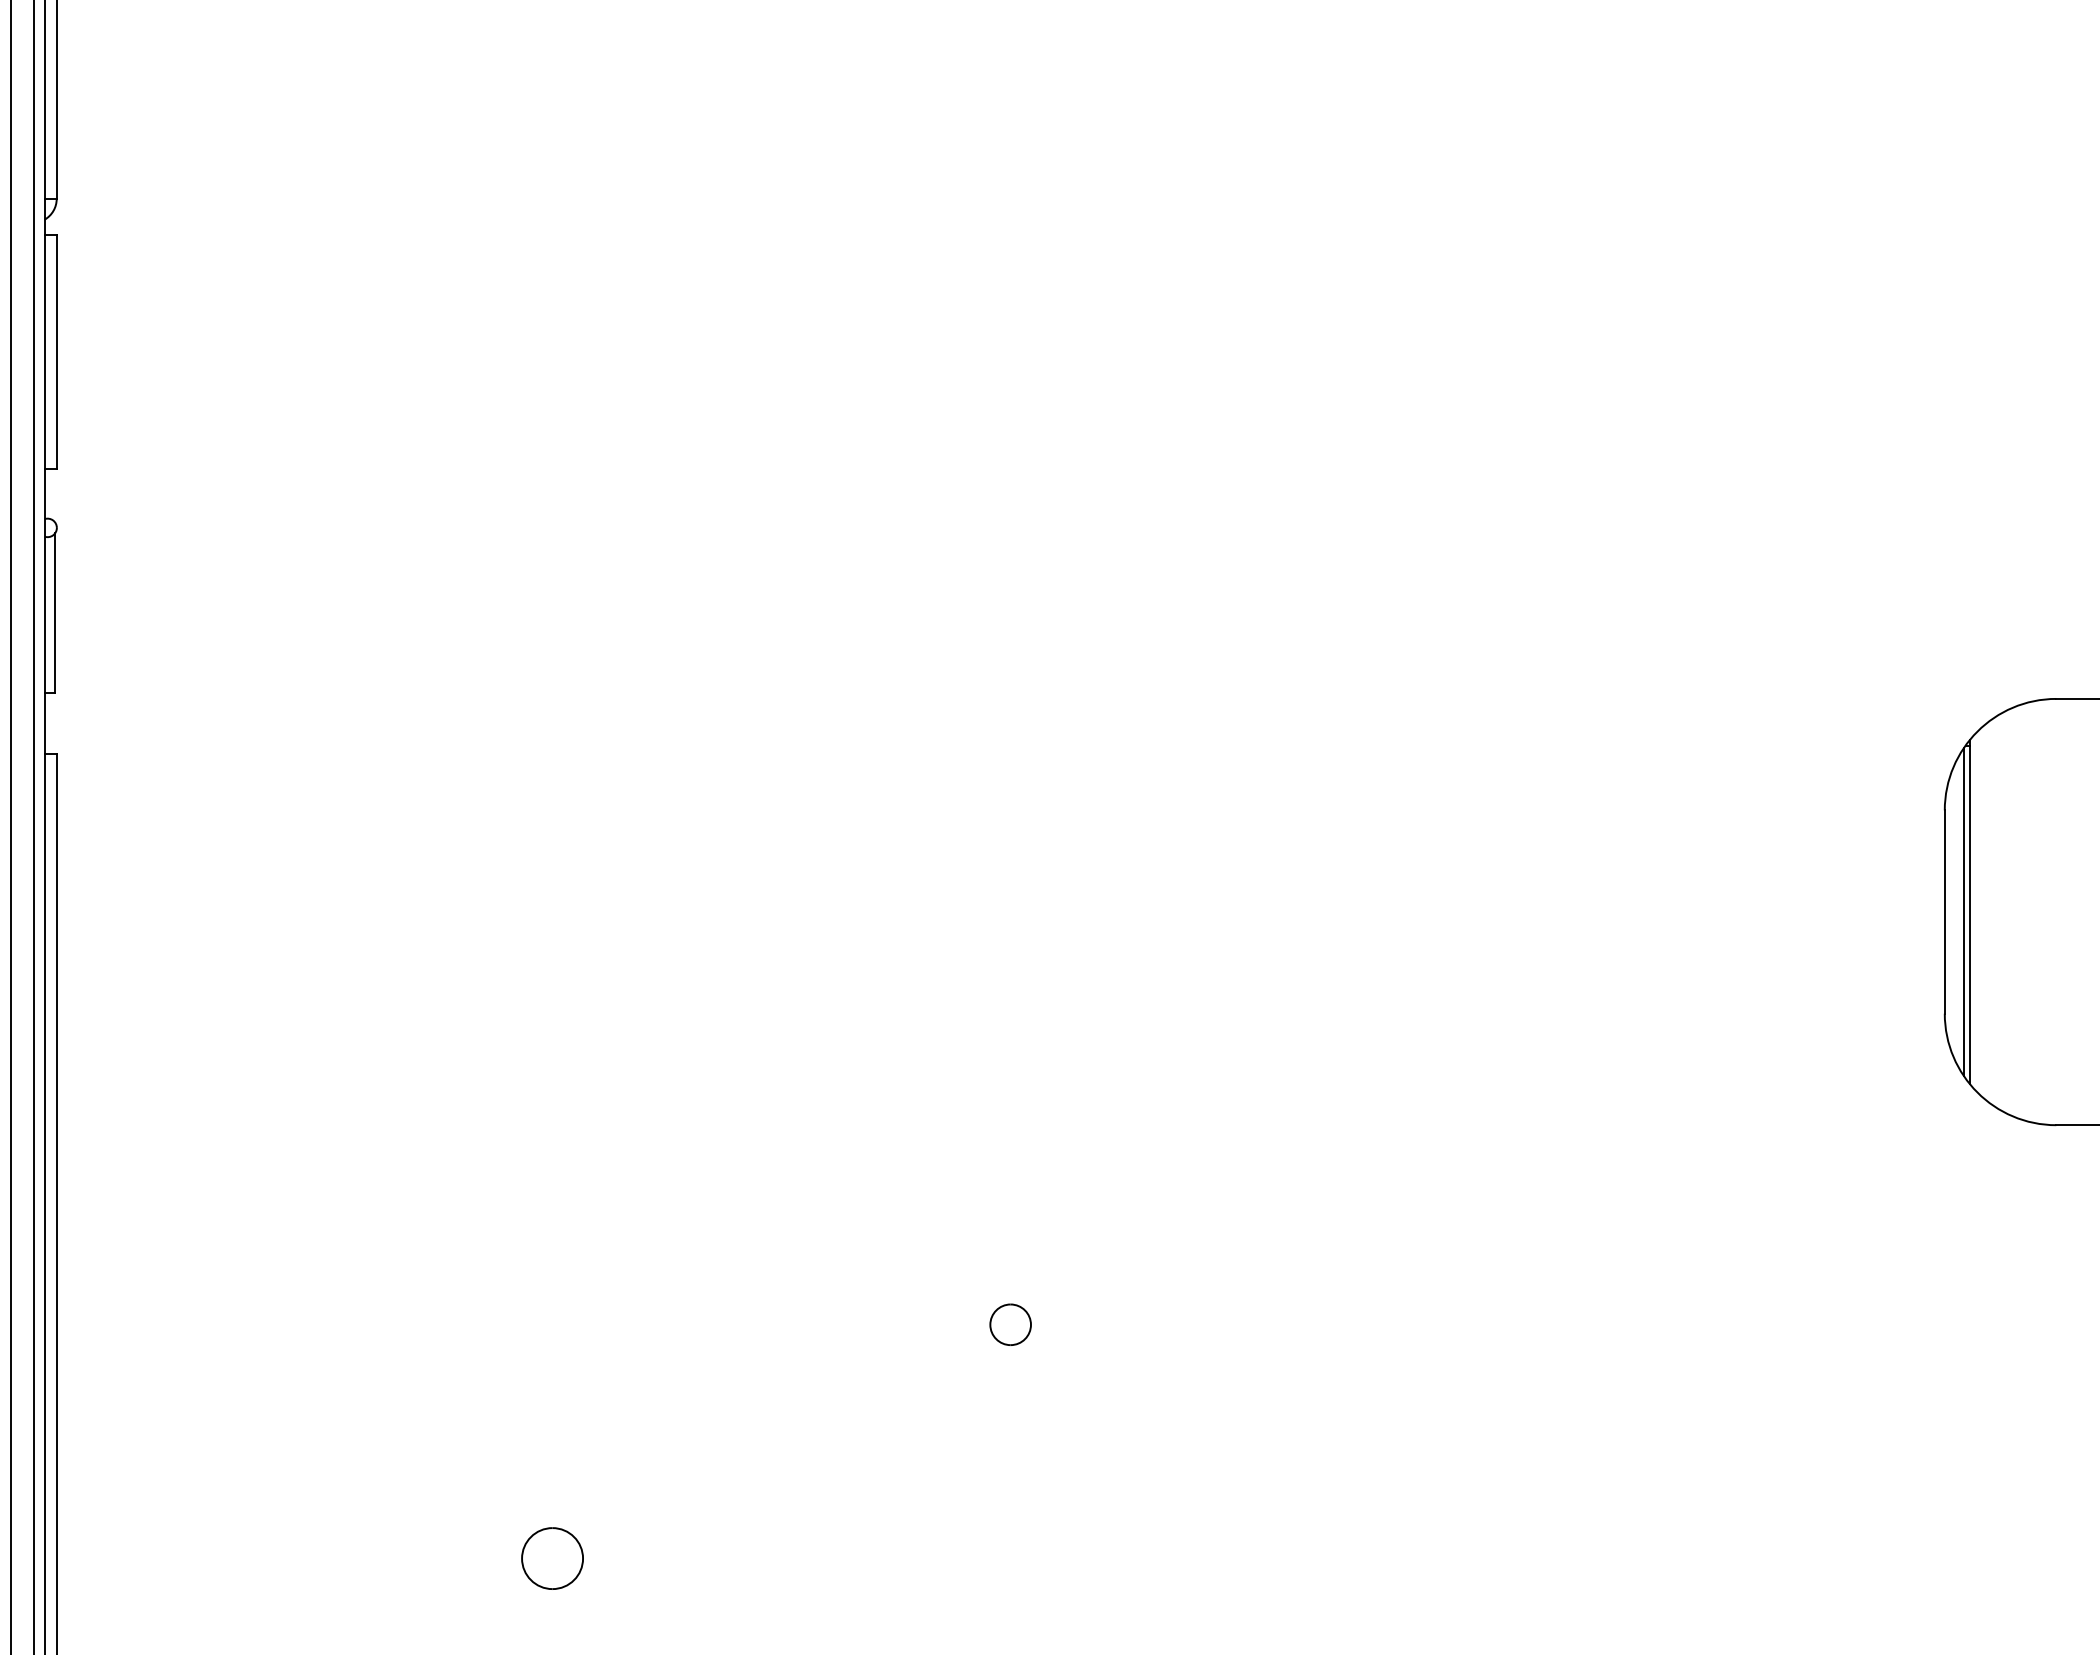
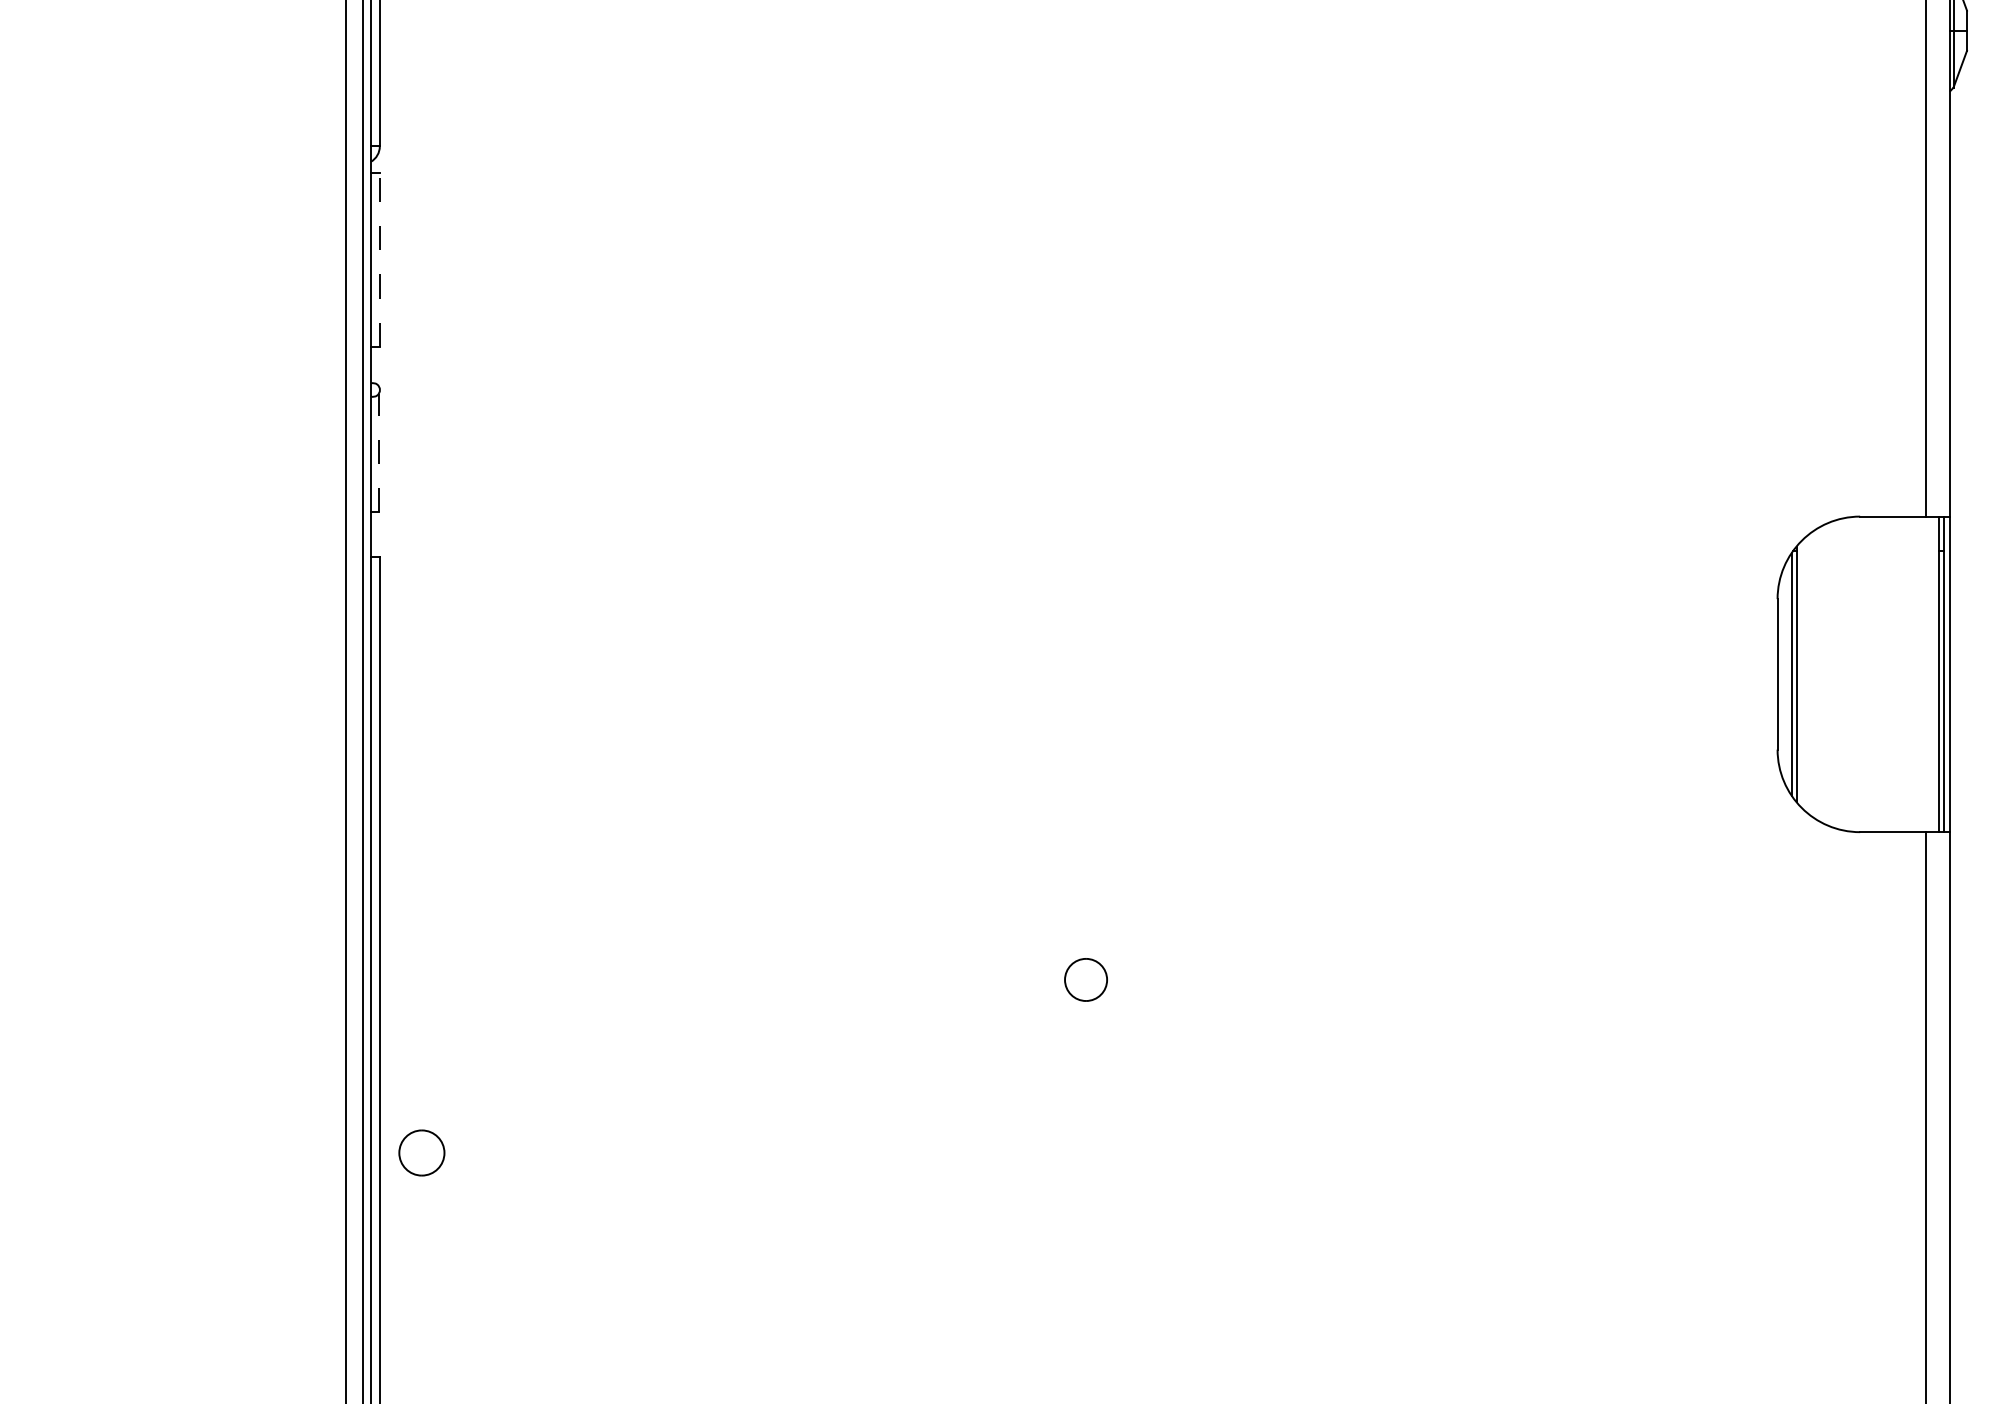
line: (56, 351) -> (379, 259), solid -> dashed
line: (54, 612) -> (378, 452), solid -> dashed
part: (1009, 1324) -> (1085, 979), size x1.4
part: (552, 1557) -> (421, 1152), moved

